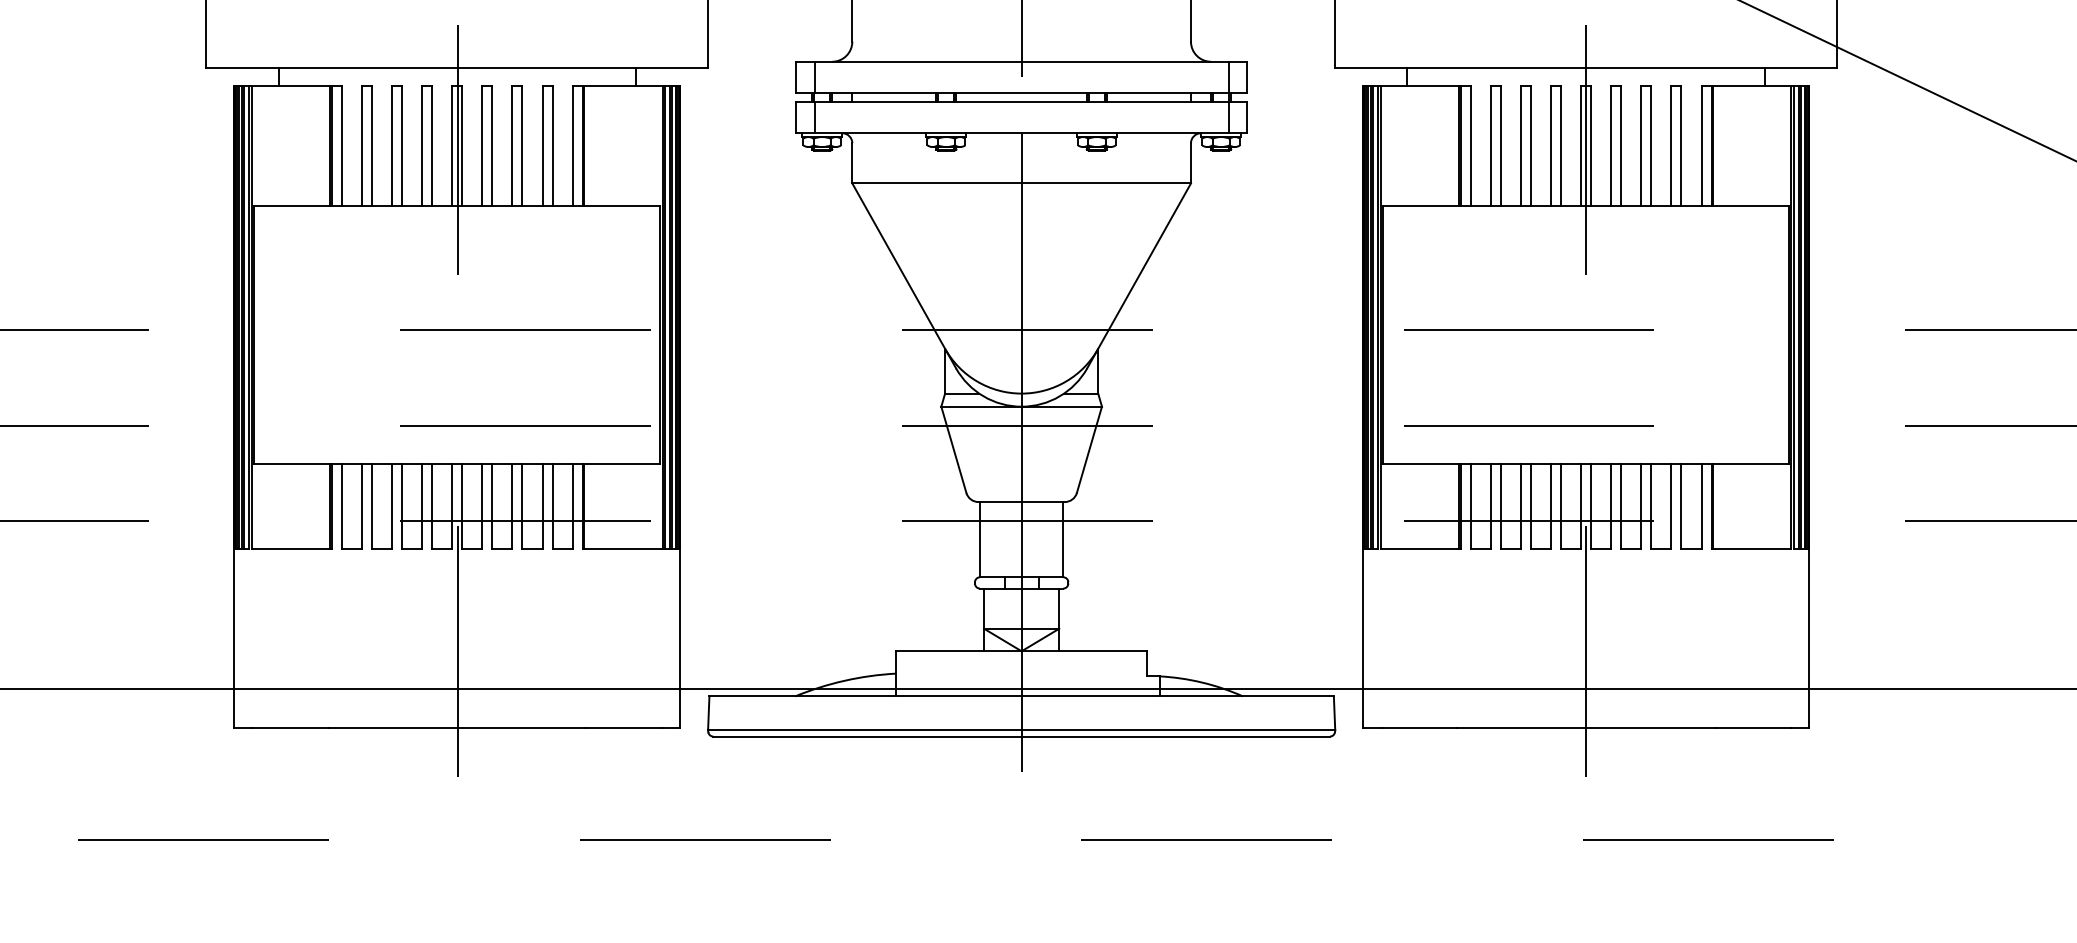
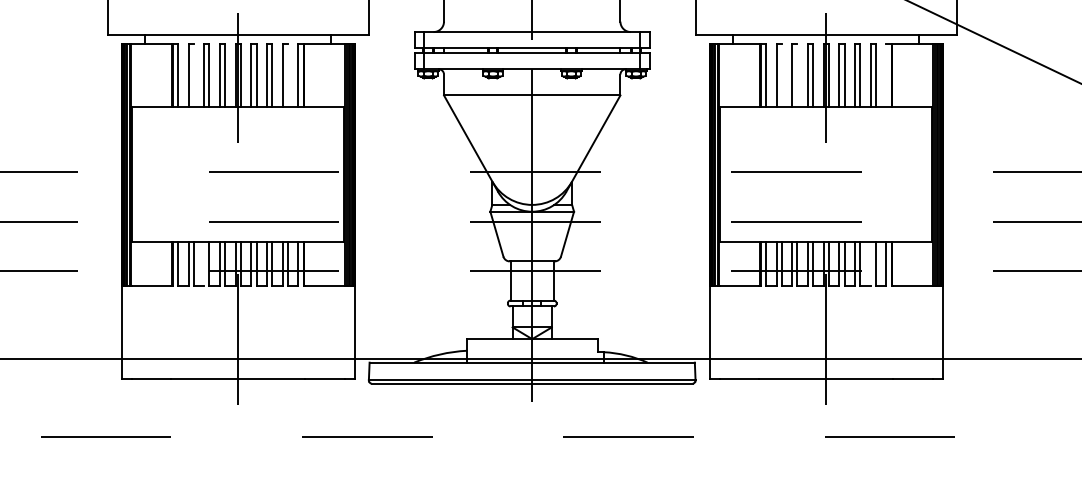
line: (371, 145) -> (193, 75), removed
line: (551, 145) -> (287, 75), removed
line: (1500, 145) -> (781, 75), removed
line: (1530, 145) -> (797, 75), removed
line: (1701, 145) -> (886, 75), removed
line: (392, 506) -> (204, 263), removed
line: (1671, 506) -> (870, 263), removed

